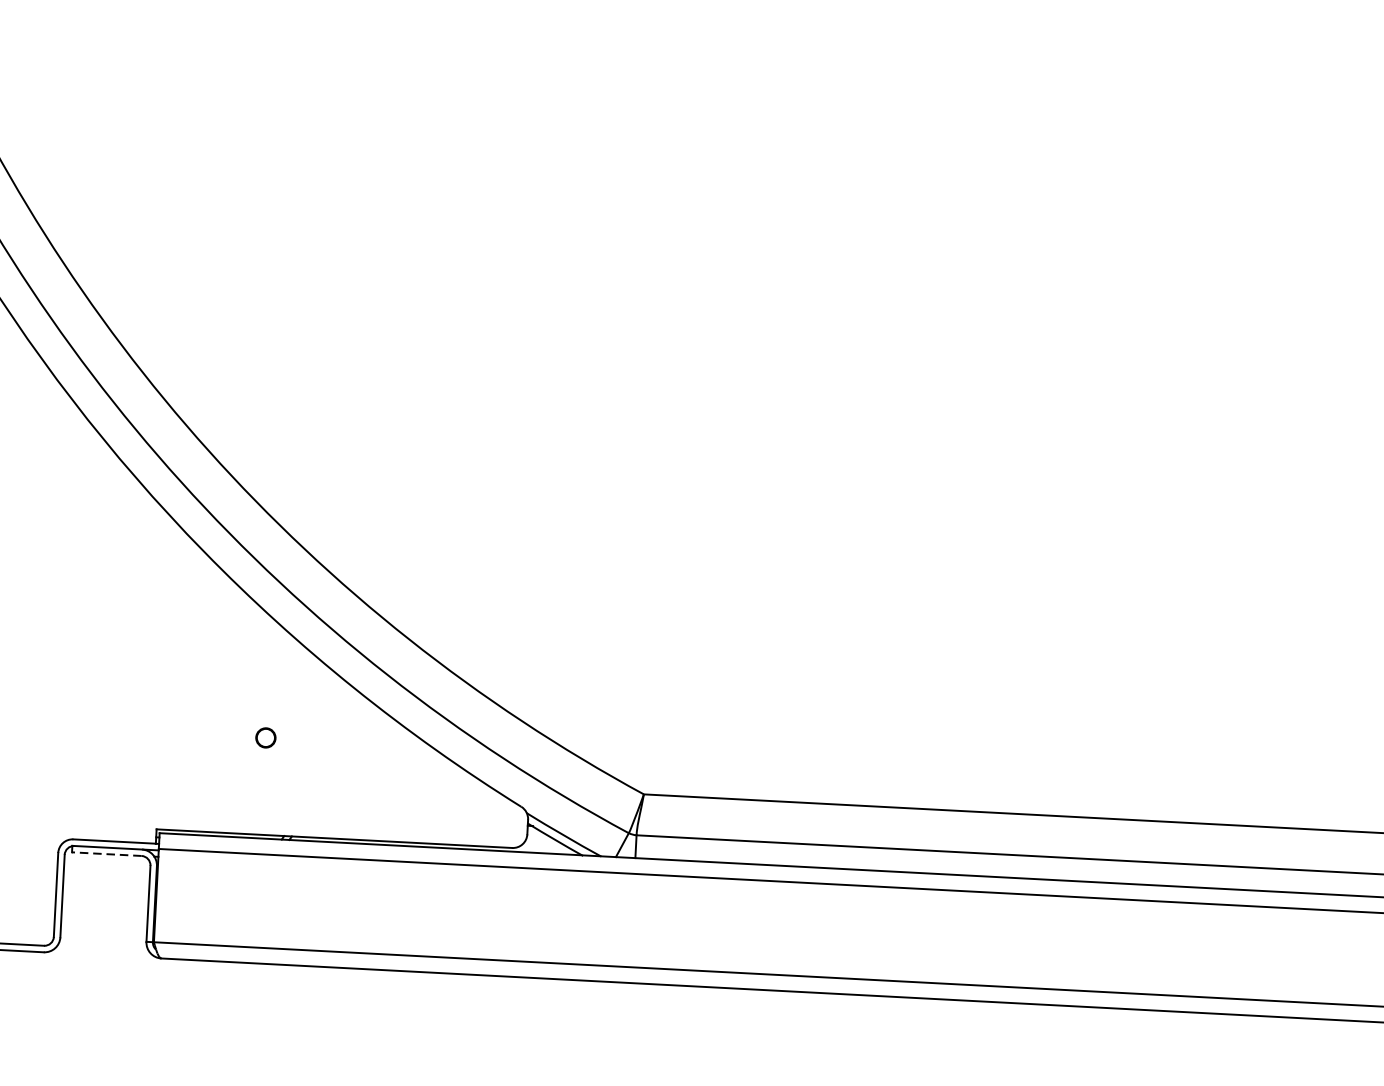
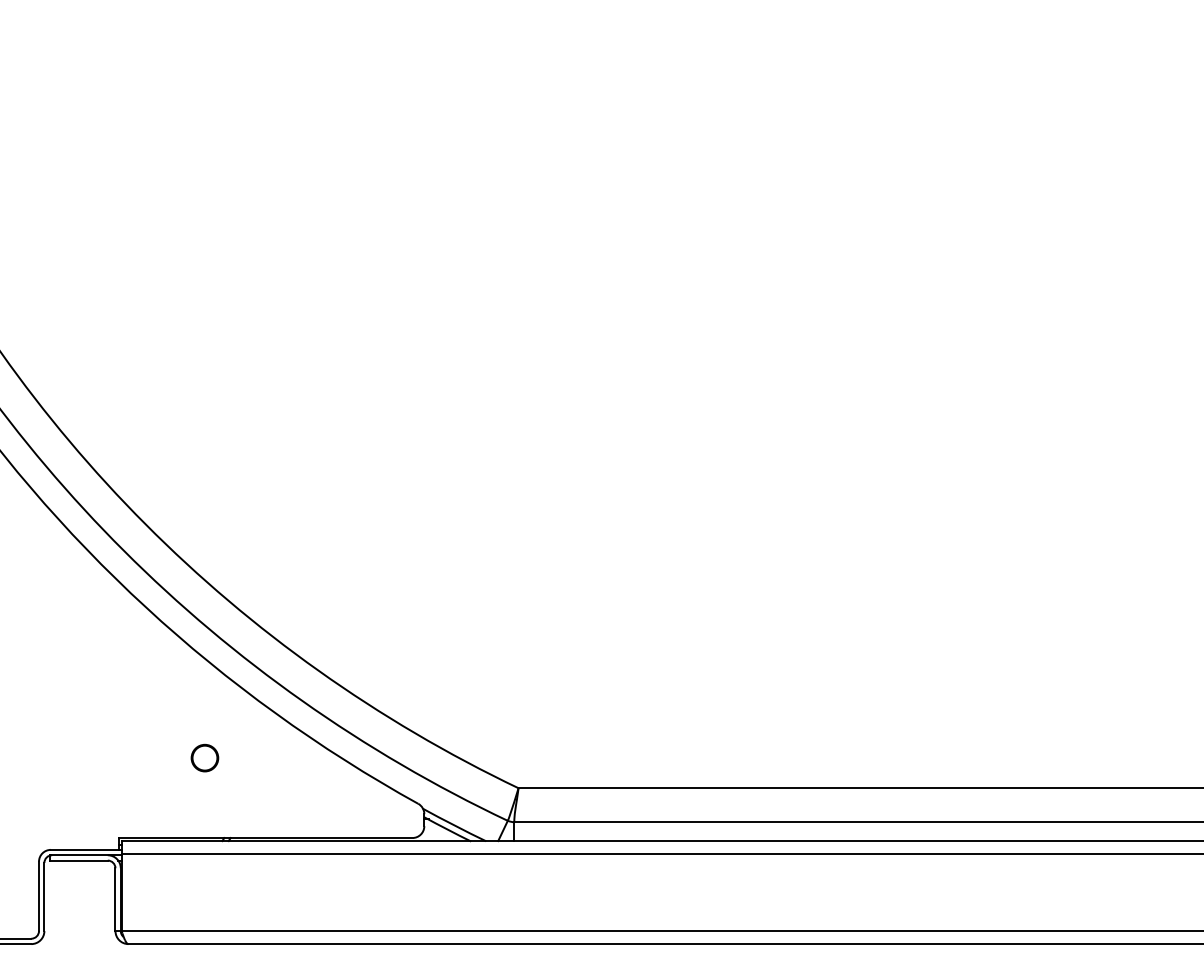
part: (265, 737) -> (204, 757), size x1.67
line: (107, 854) -> (79, 860), dashed -> solid

